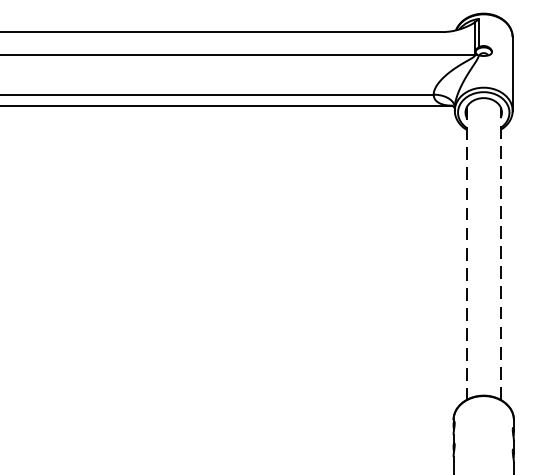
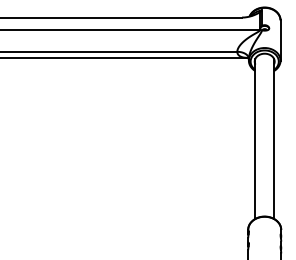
line: (499, 253) -> (273, 138), dashed -> solid
line: (466, 254) -> (255, 139), dashed -> solid

